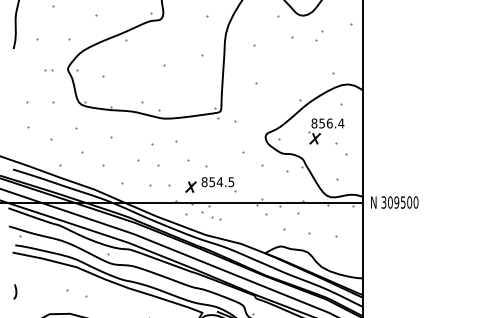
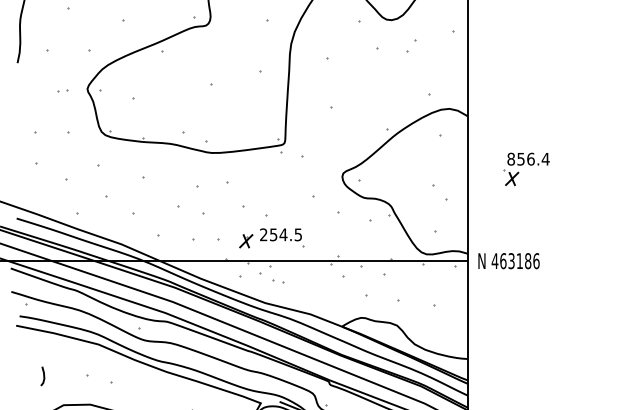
part: (326, 131) -> (526, 169), moved
text: (204, 182) -> (263, 235), 854.5 -> 254.5
text: (399, 202) -> (515, 261), 309500 -> 463186
line: (15, 291) -> (43, 375), moved

